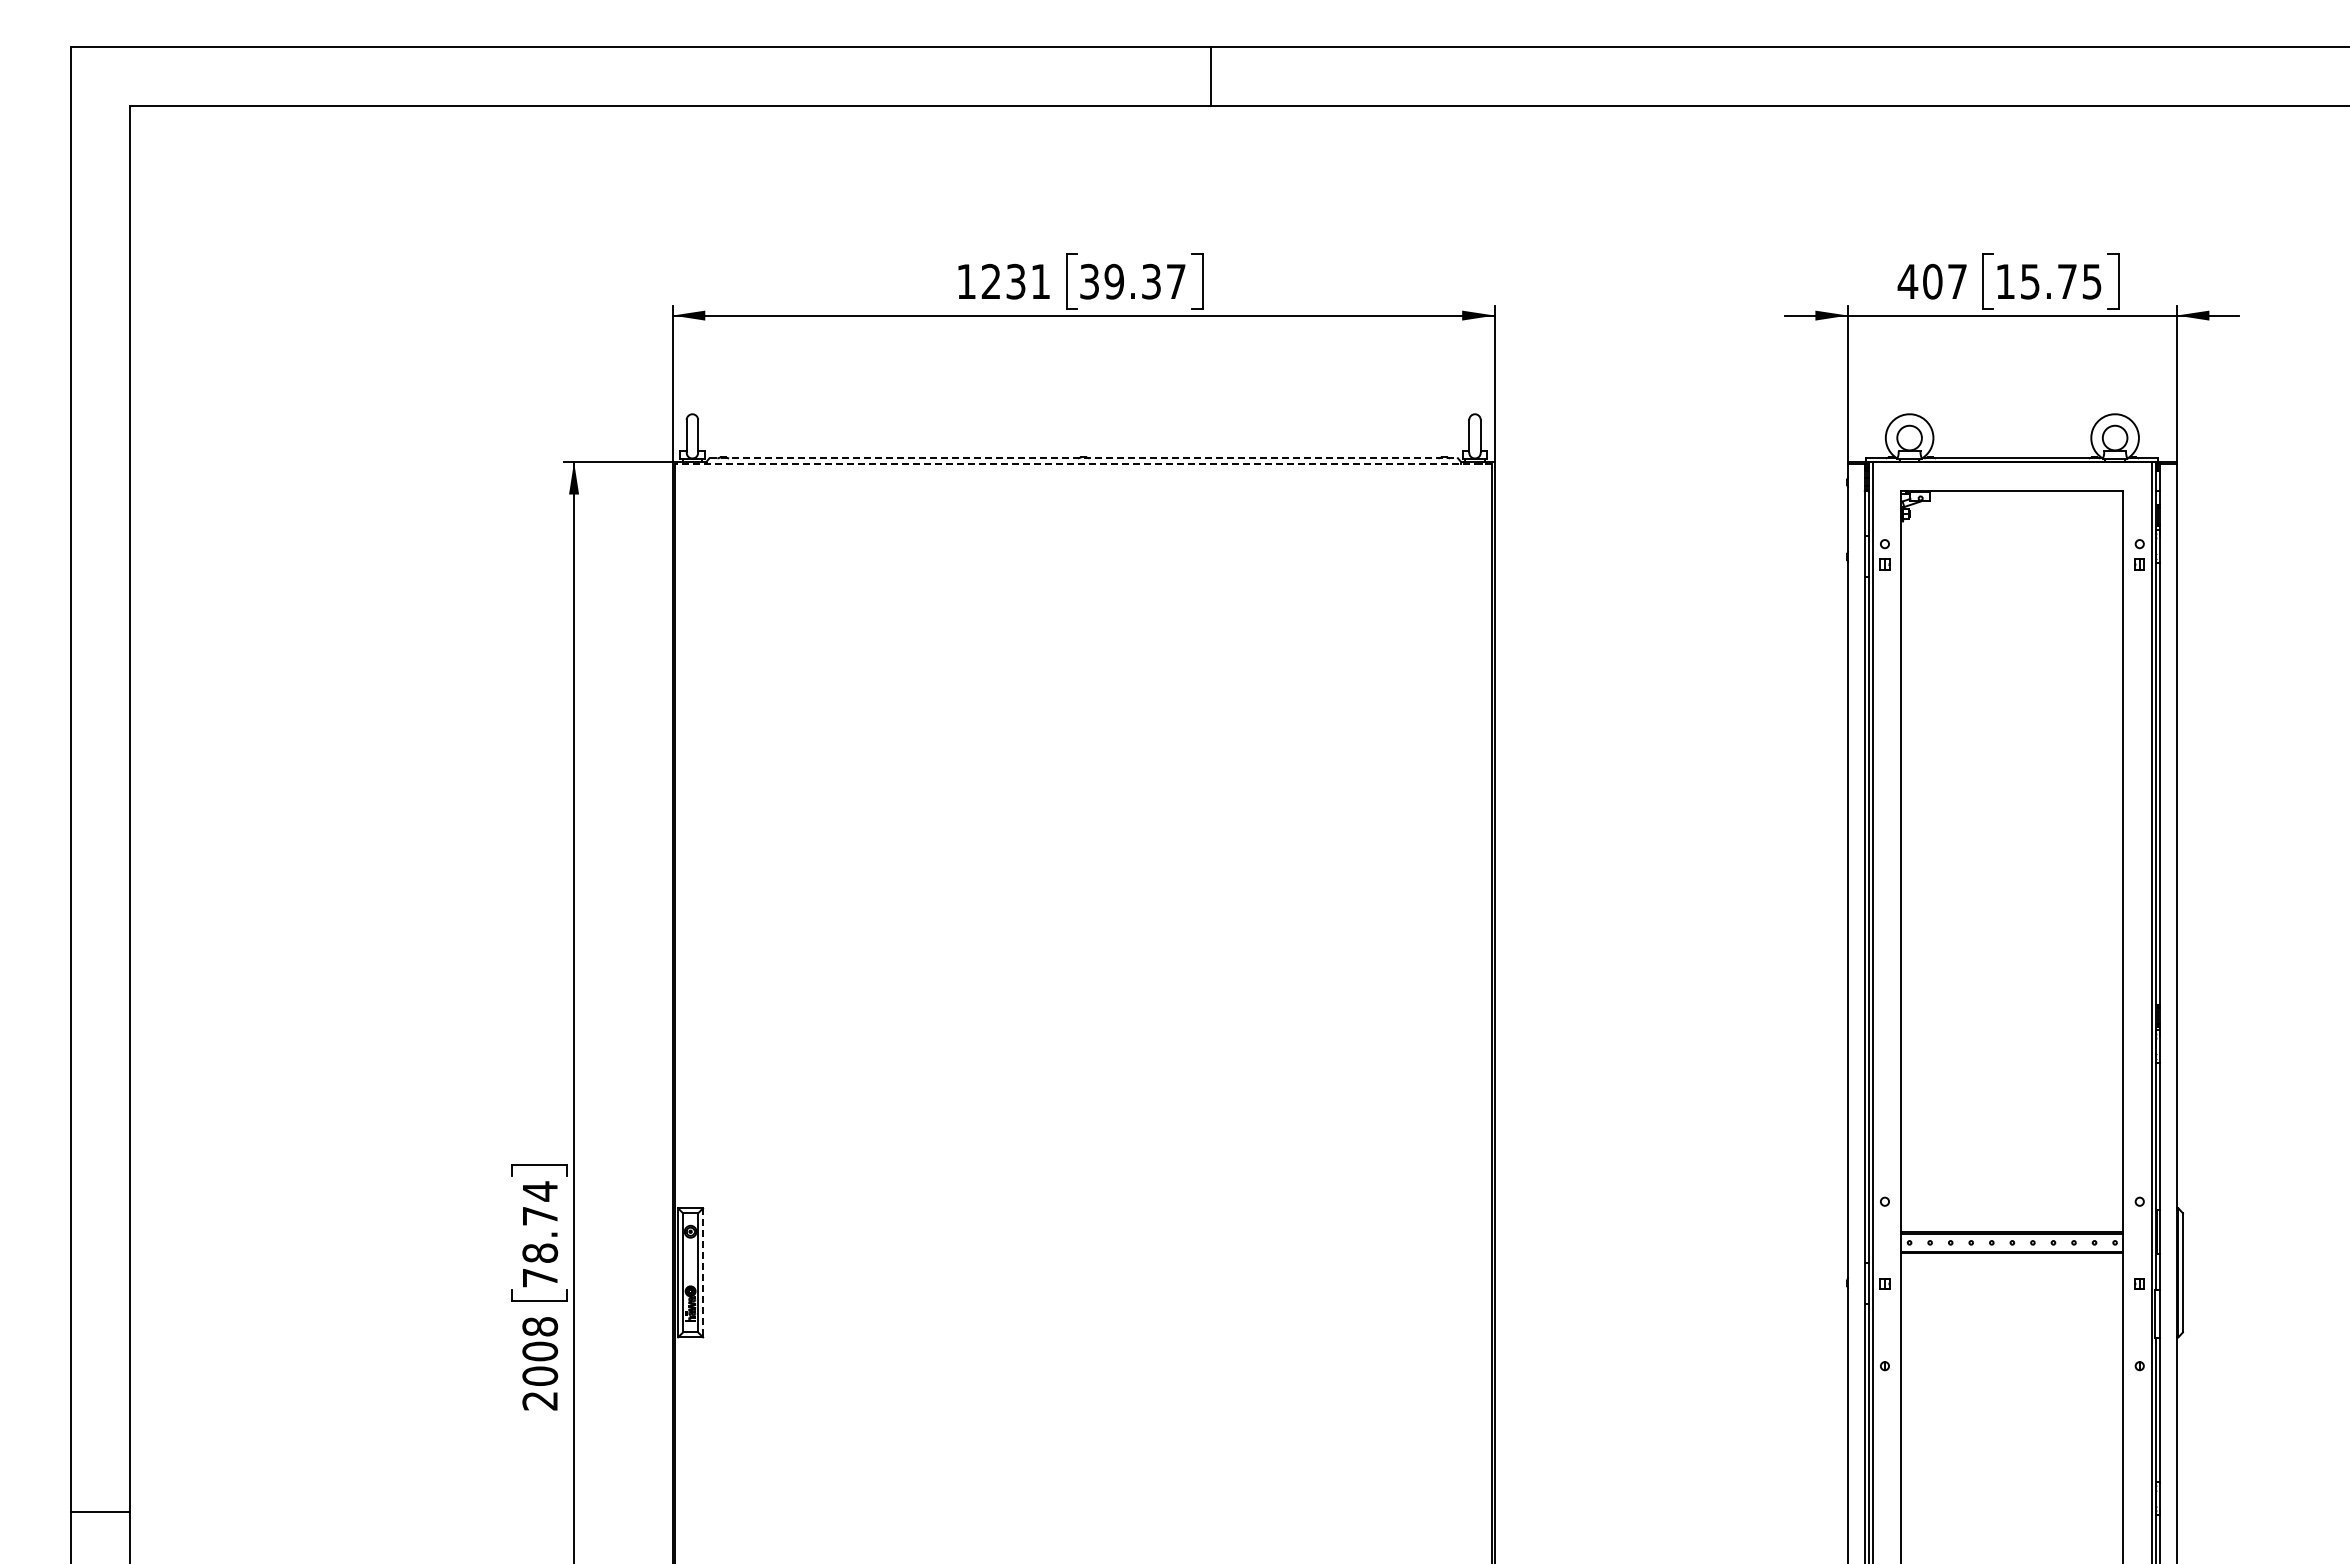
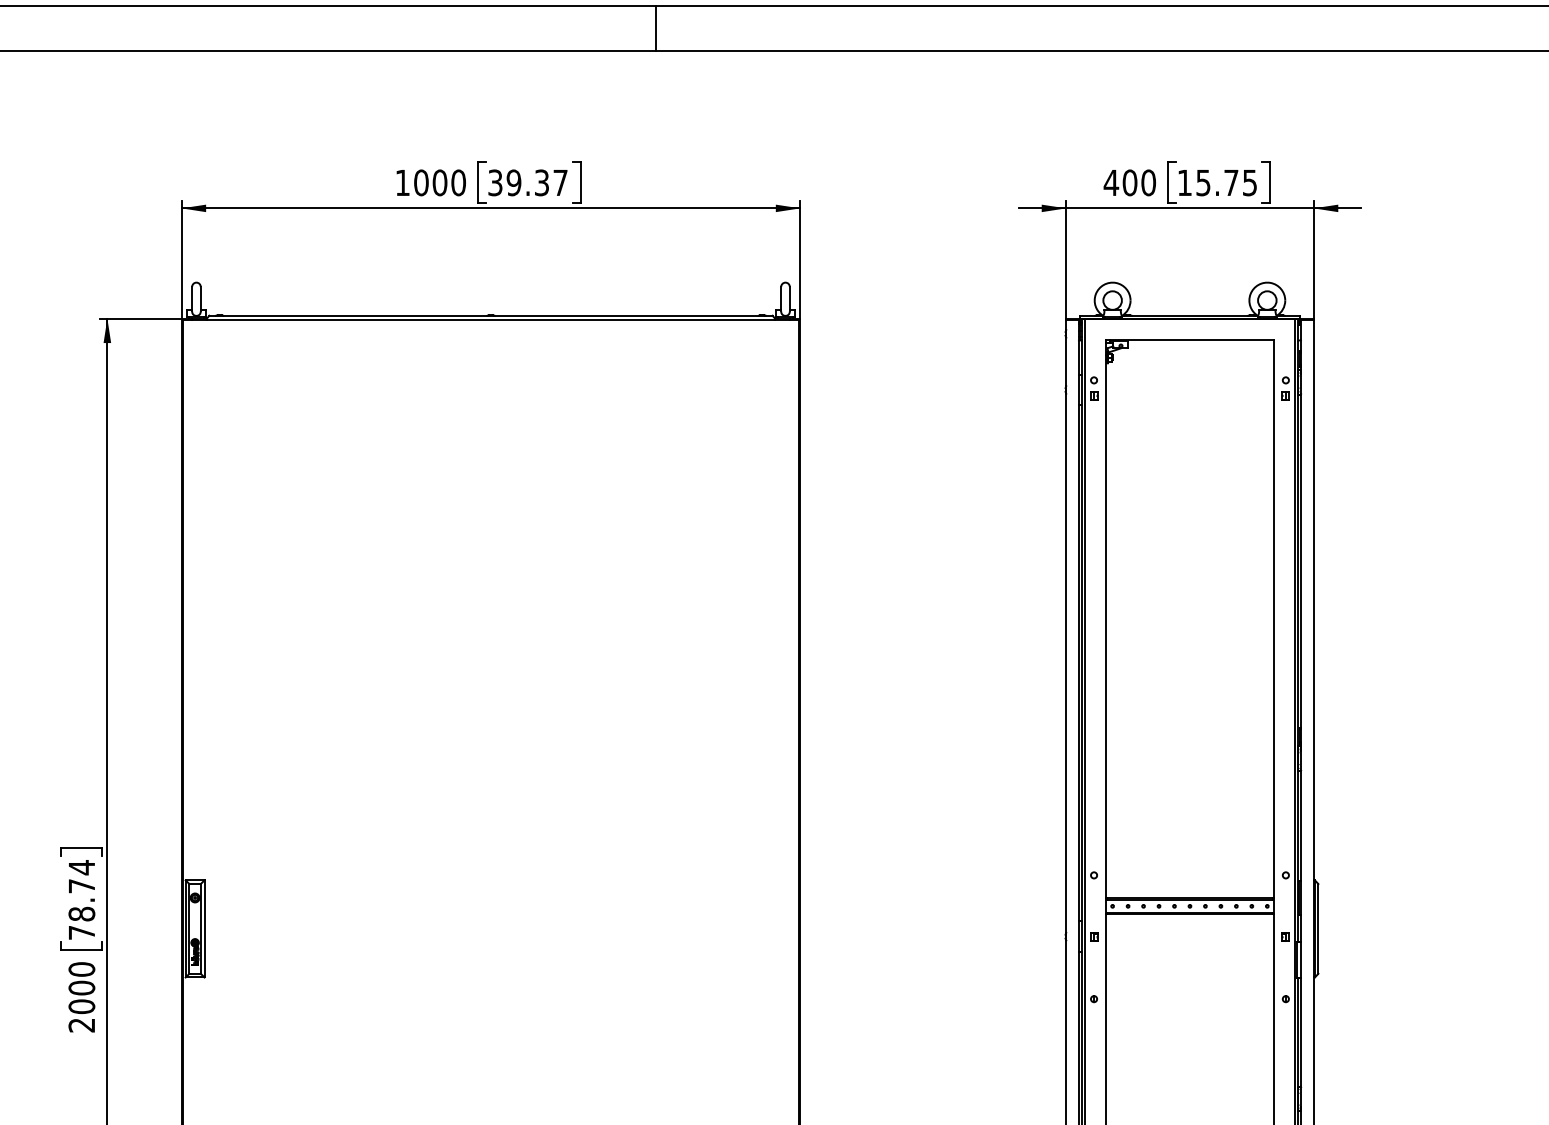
line: (1210, 75) -> (656, 27), moved
text: (1015, 281) -> (439, 182), 1231 -> 1000
text: (1957, 281) -> (1148, 182), 407 -> 400
line: (1084, 458) -> (491, 315), dashed -> solid
line: (1083, 464) -> (490, 320), dashed -> solid
line: (703, 1272) -> (204, 928), dashed -> solid
text: (539, 1326) -> (81, 969), 2008 -> 2000

